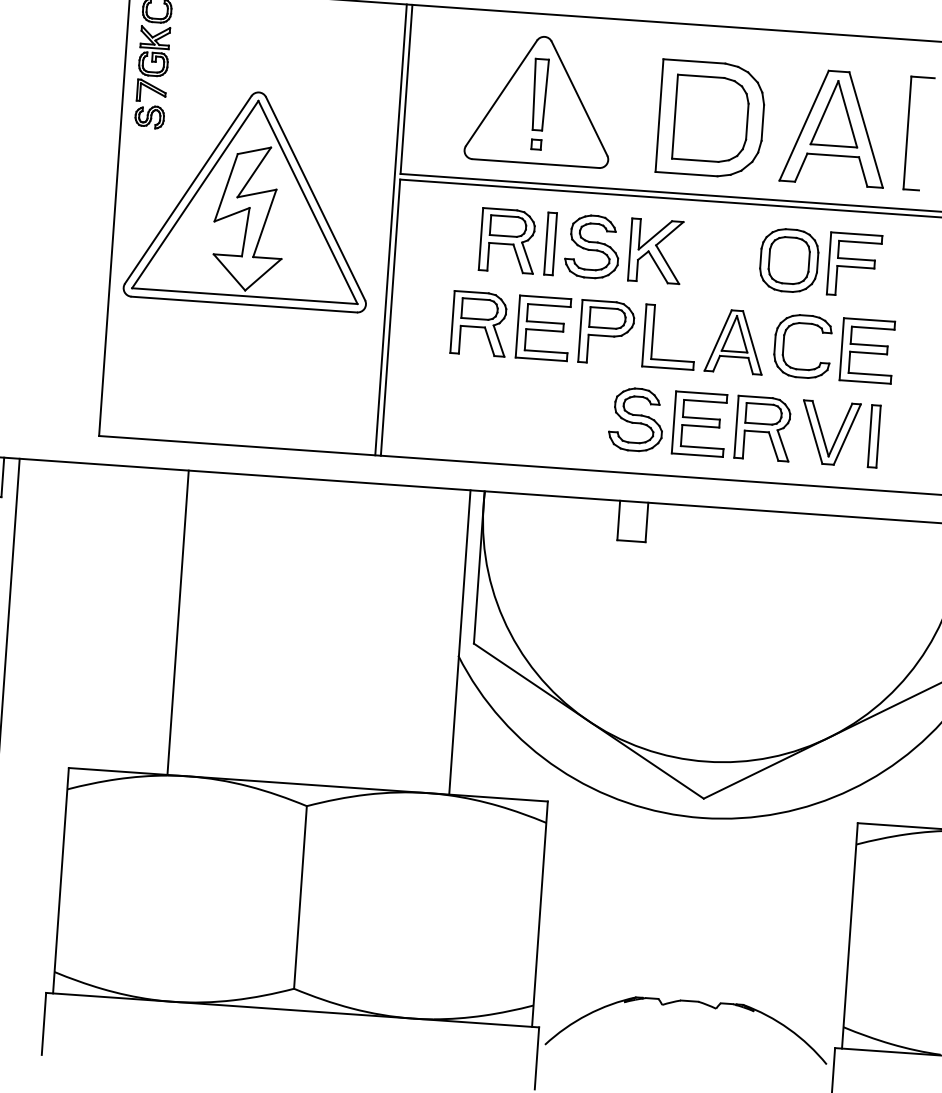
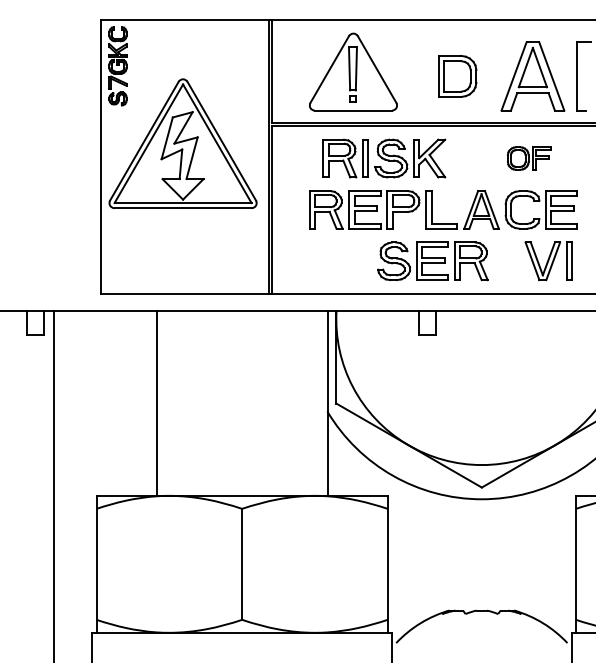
part: (711, 119) -> (457, 76), size x0.6
part: (820, 262) -> (529, 158), size x0.6
part: (699, 424) -> (432, 261), moved

